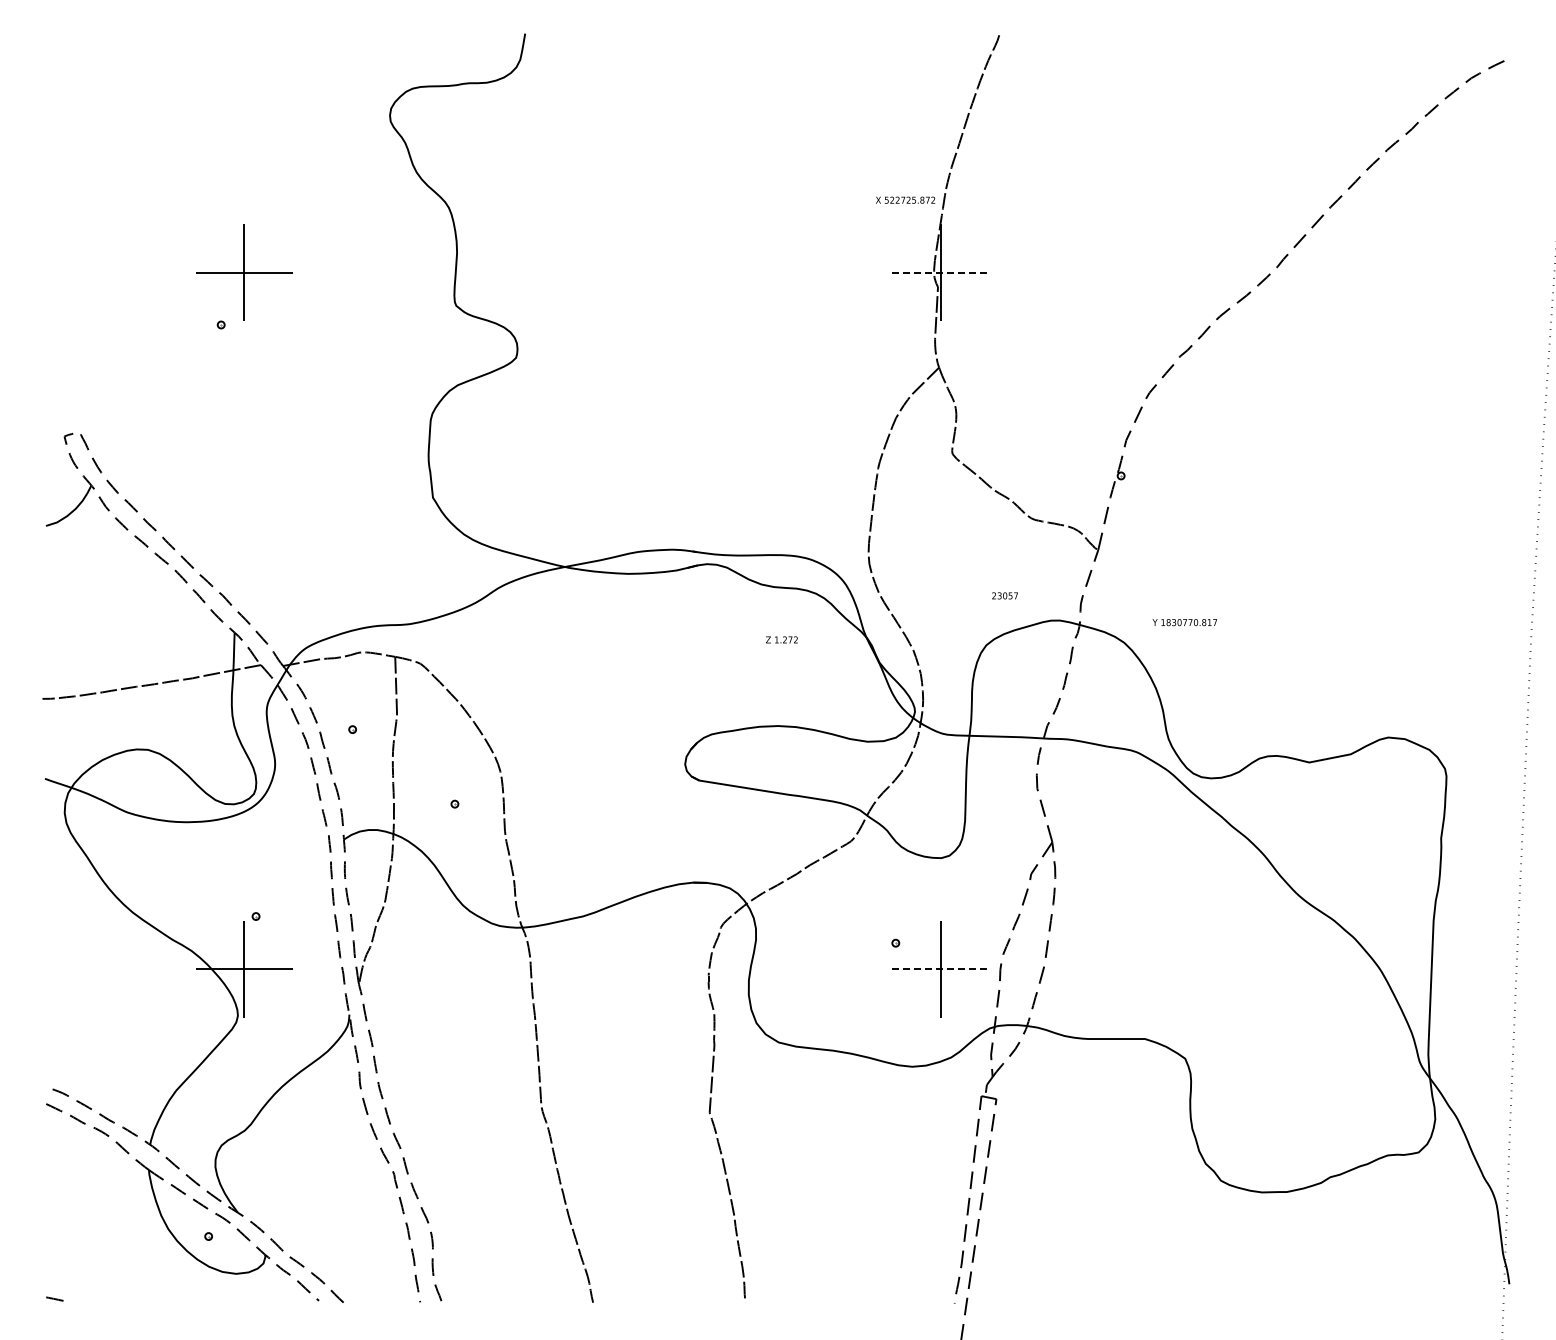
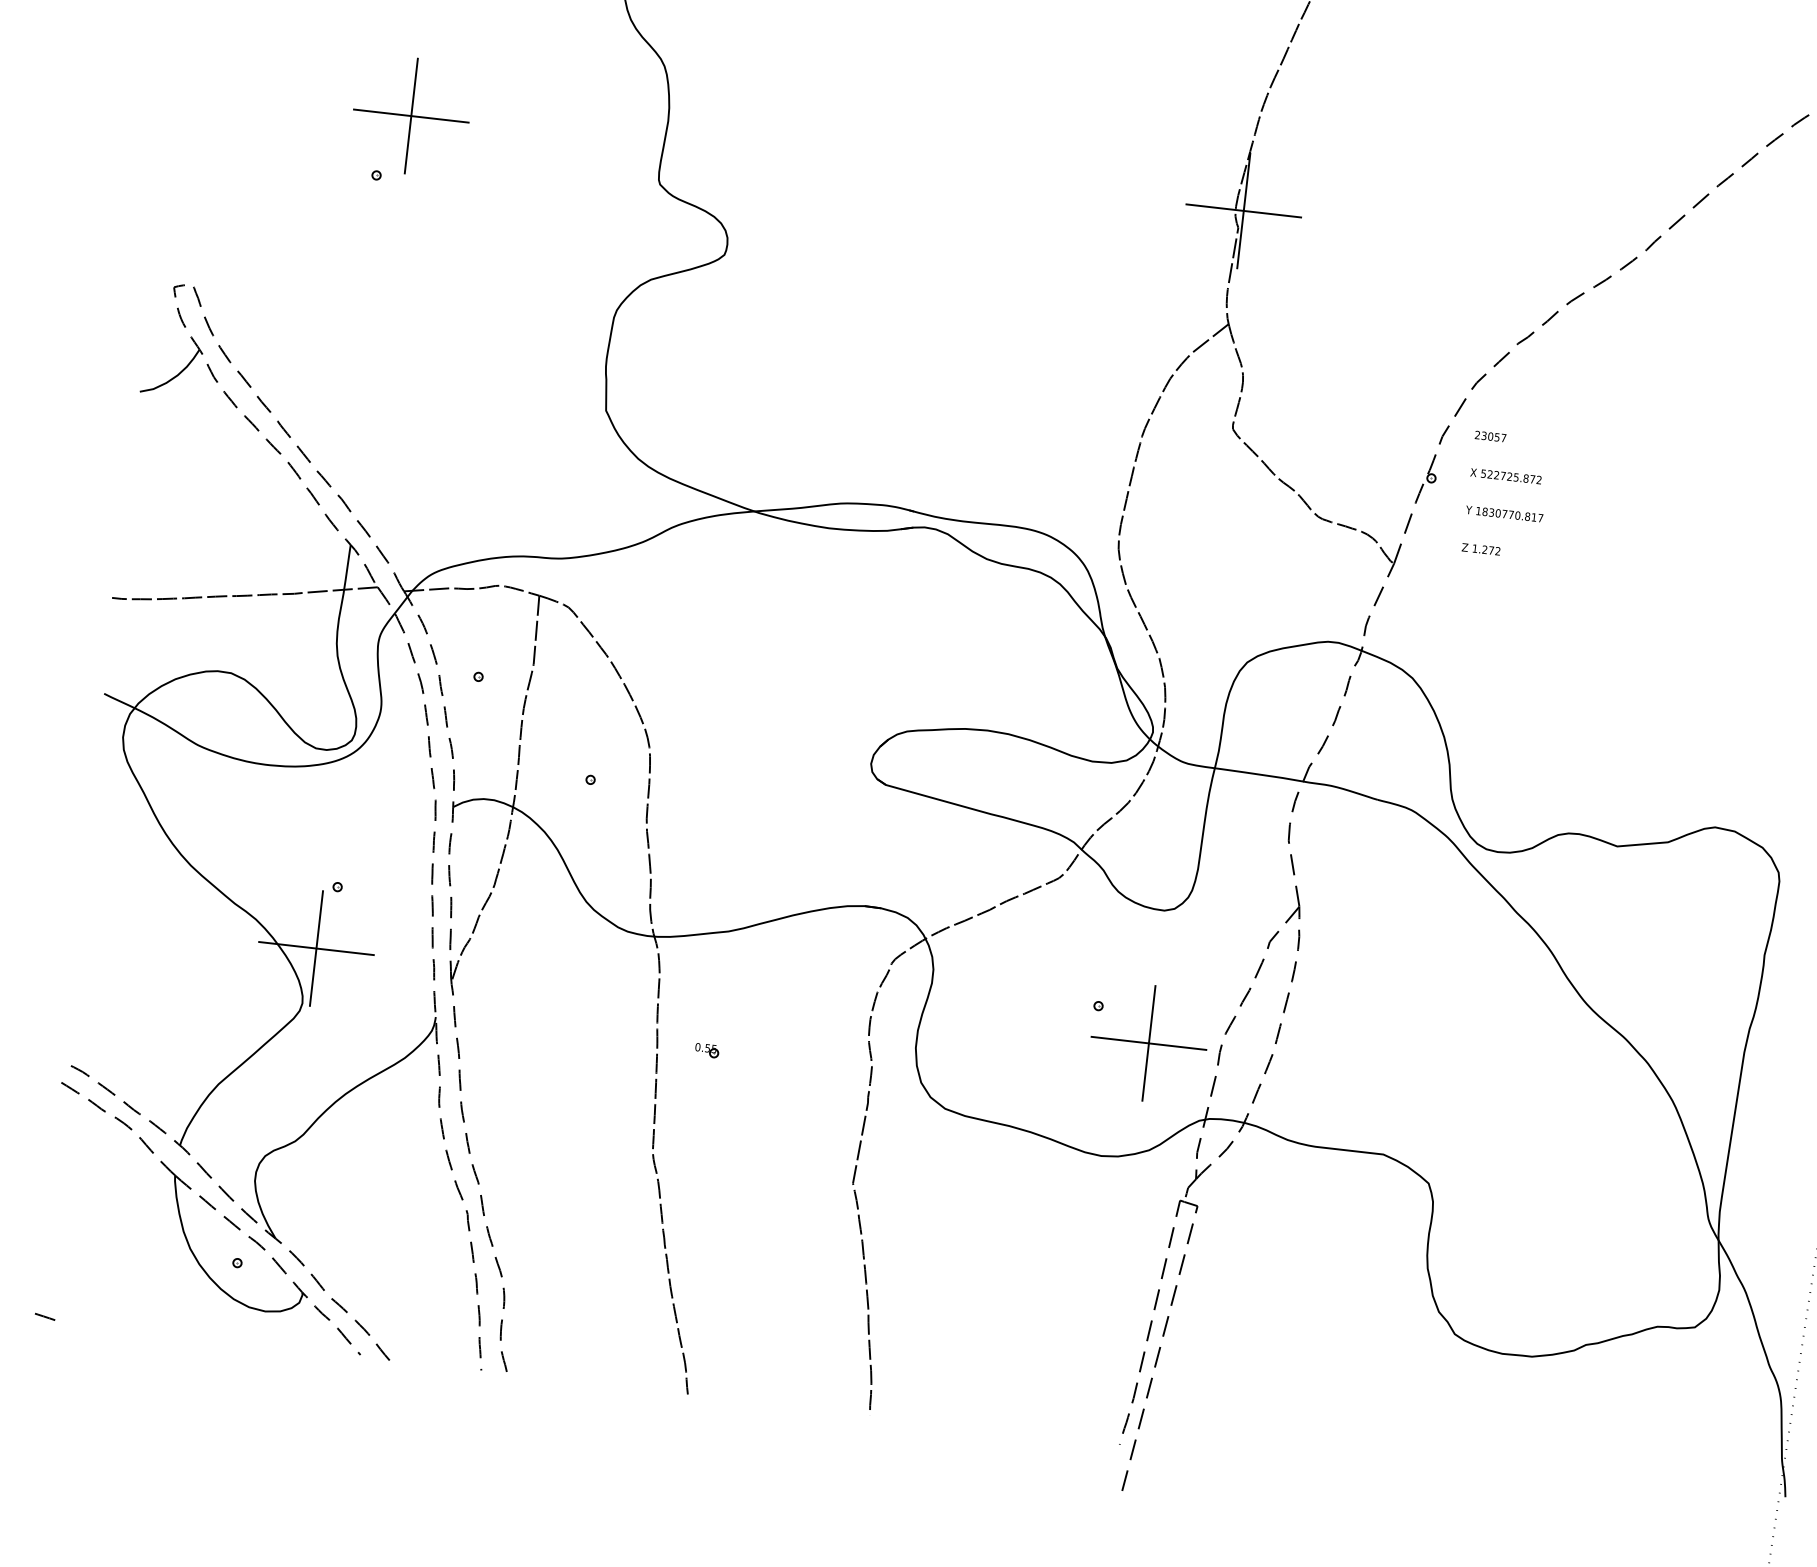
text: (905, 199) -> (1506, 475), moved
line: (940, 272) -> (1243, 210), dashed -> solid
text: (1004, 595) -> (1489, 436), moved
text: (1184, 622) -> (1504, 513), moved
text: (781, 639) -> (1480, 548), moved
line: (940, 969) -> (1148, 1043), dashed -> solid
part: (576, 1016) -> (706, 1050), added

